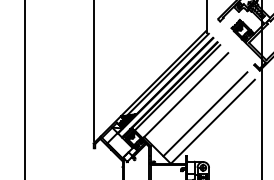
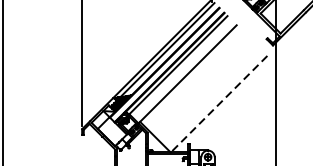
line: (205, 114) -> (210, 95), removed
line: (212, 122) -> (218, 105), solid -> dashed

